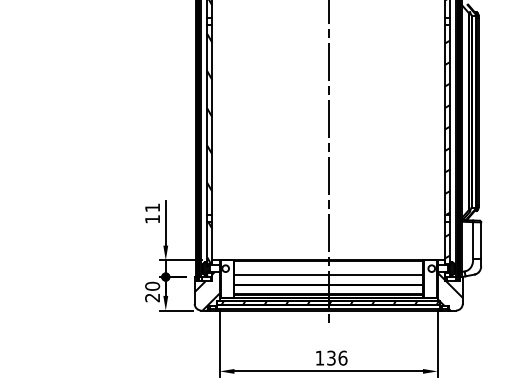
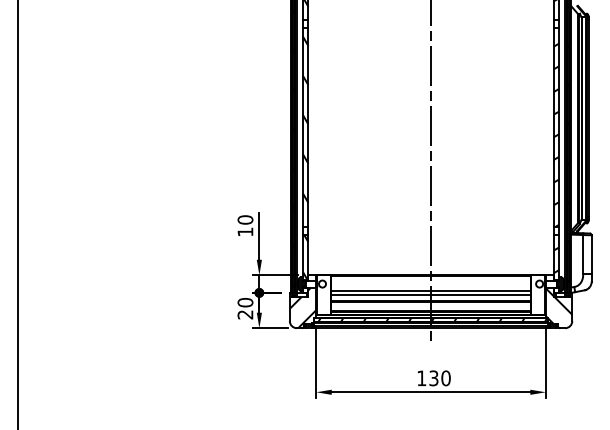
text: (152, 207) -> (245, 219), 11 -> 10
line: (328, 278) -> (430, 294), added
text: (342, 358) -> (445, 378), 136 -> 130

